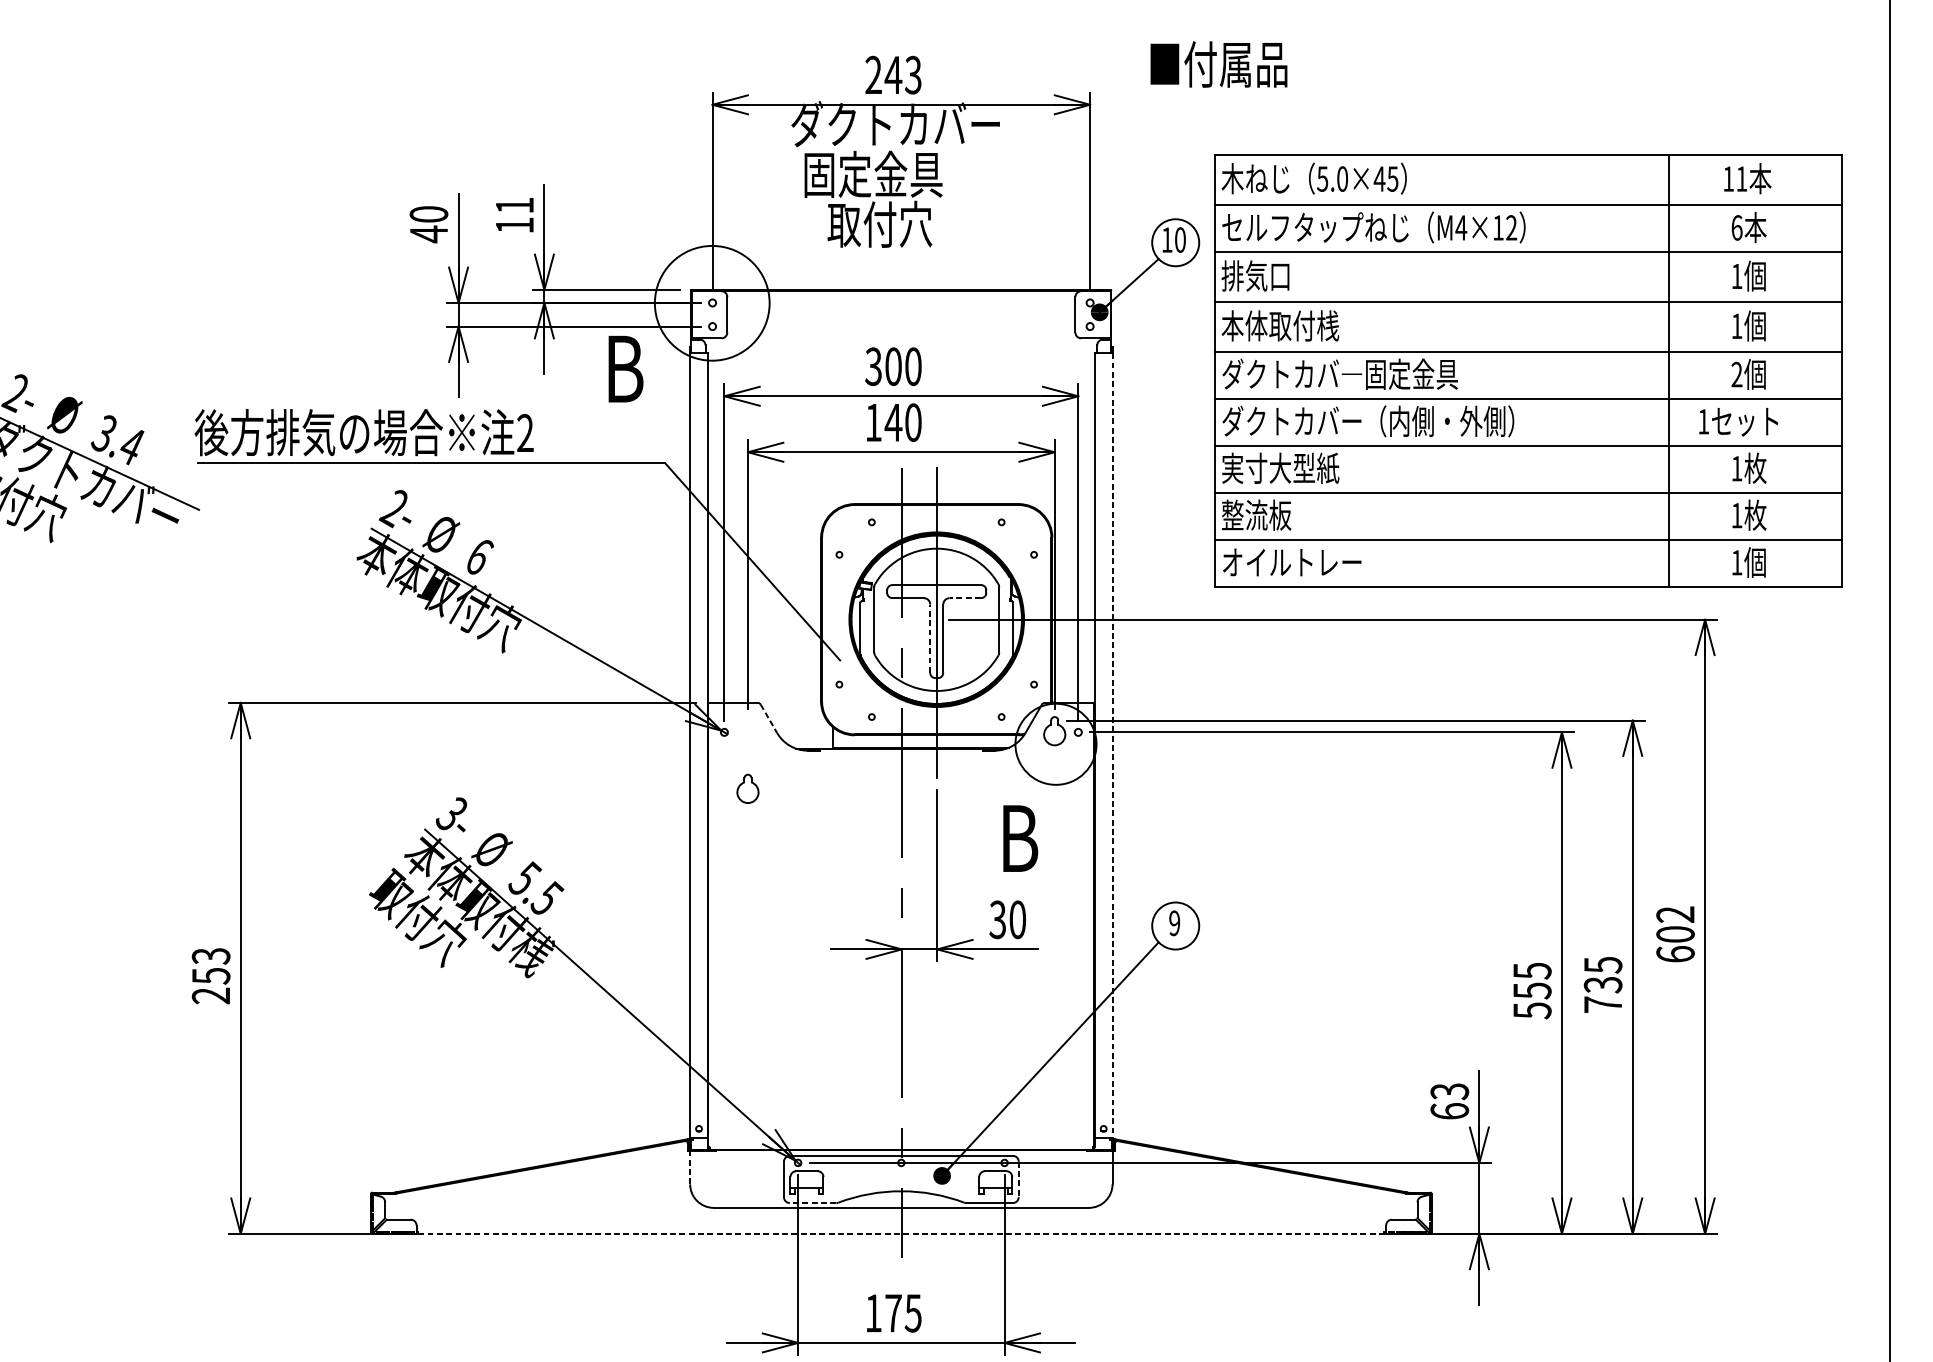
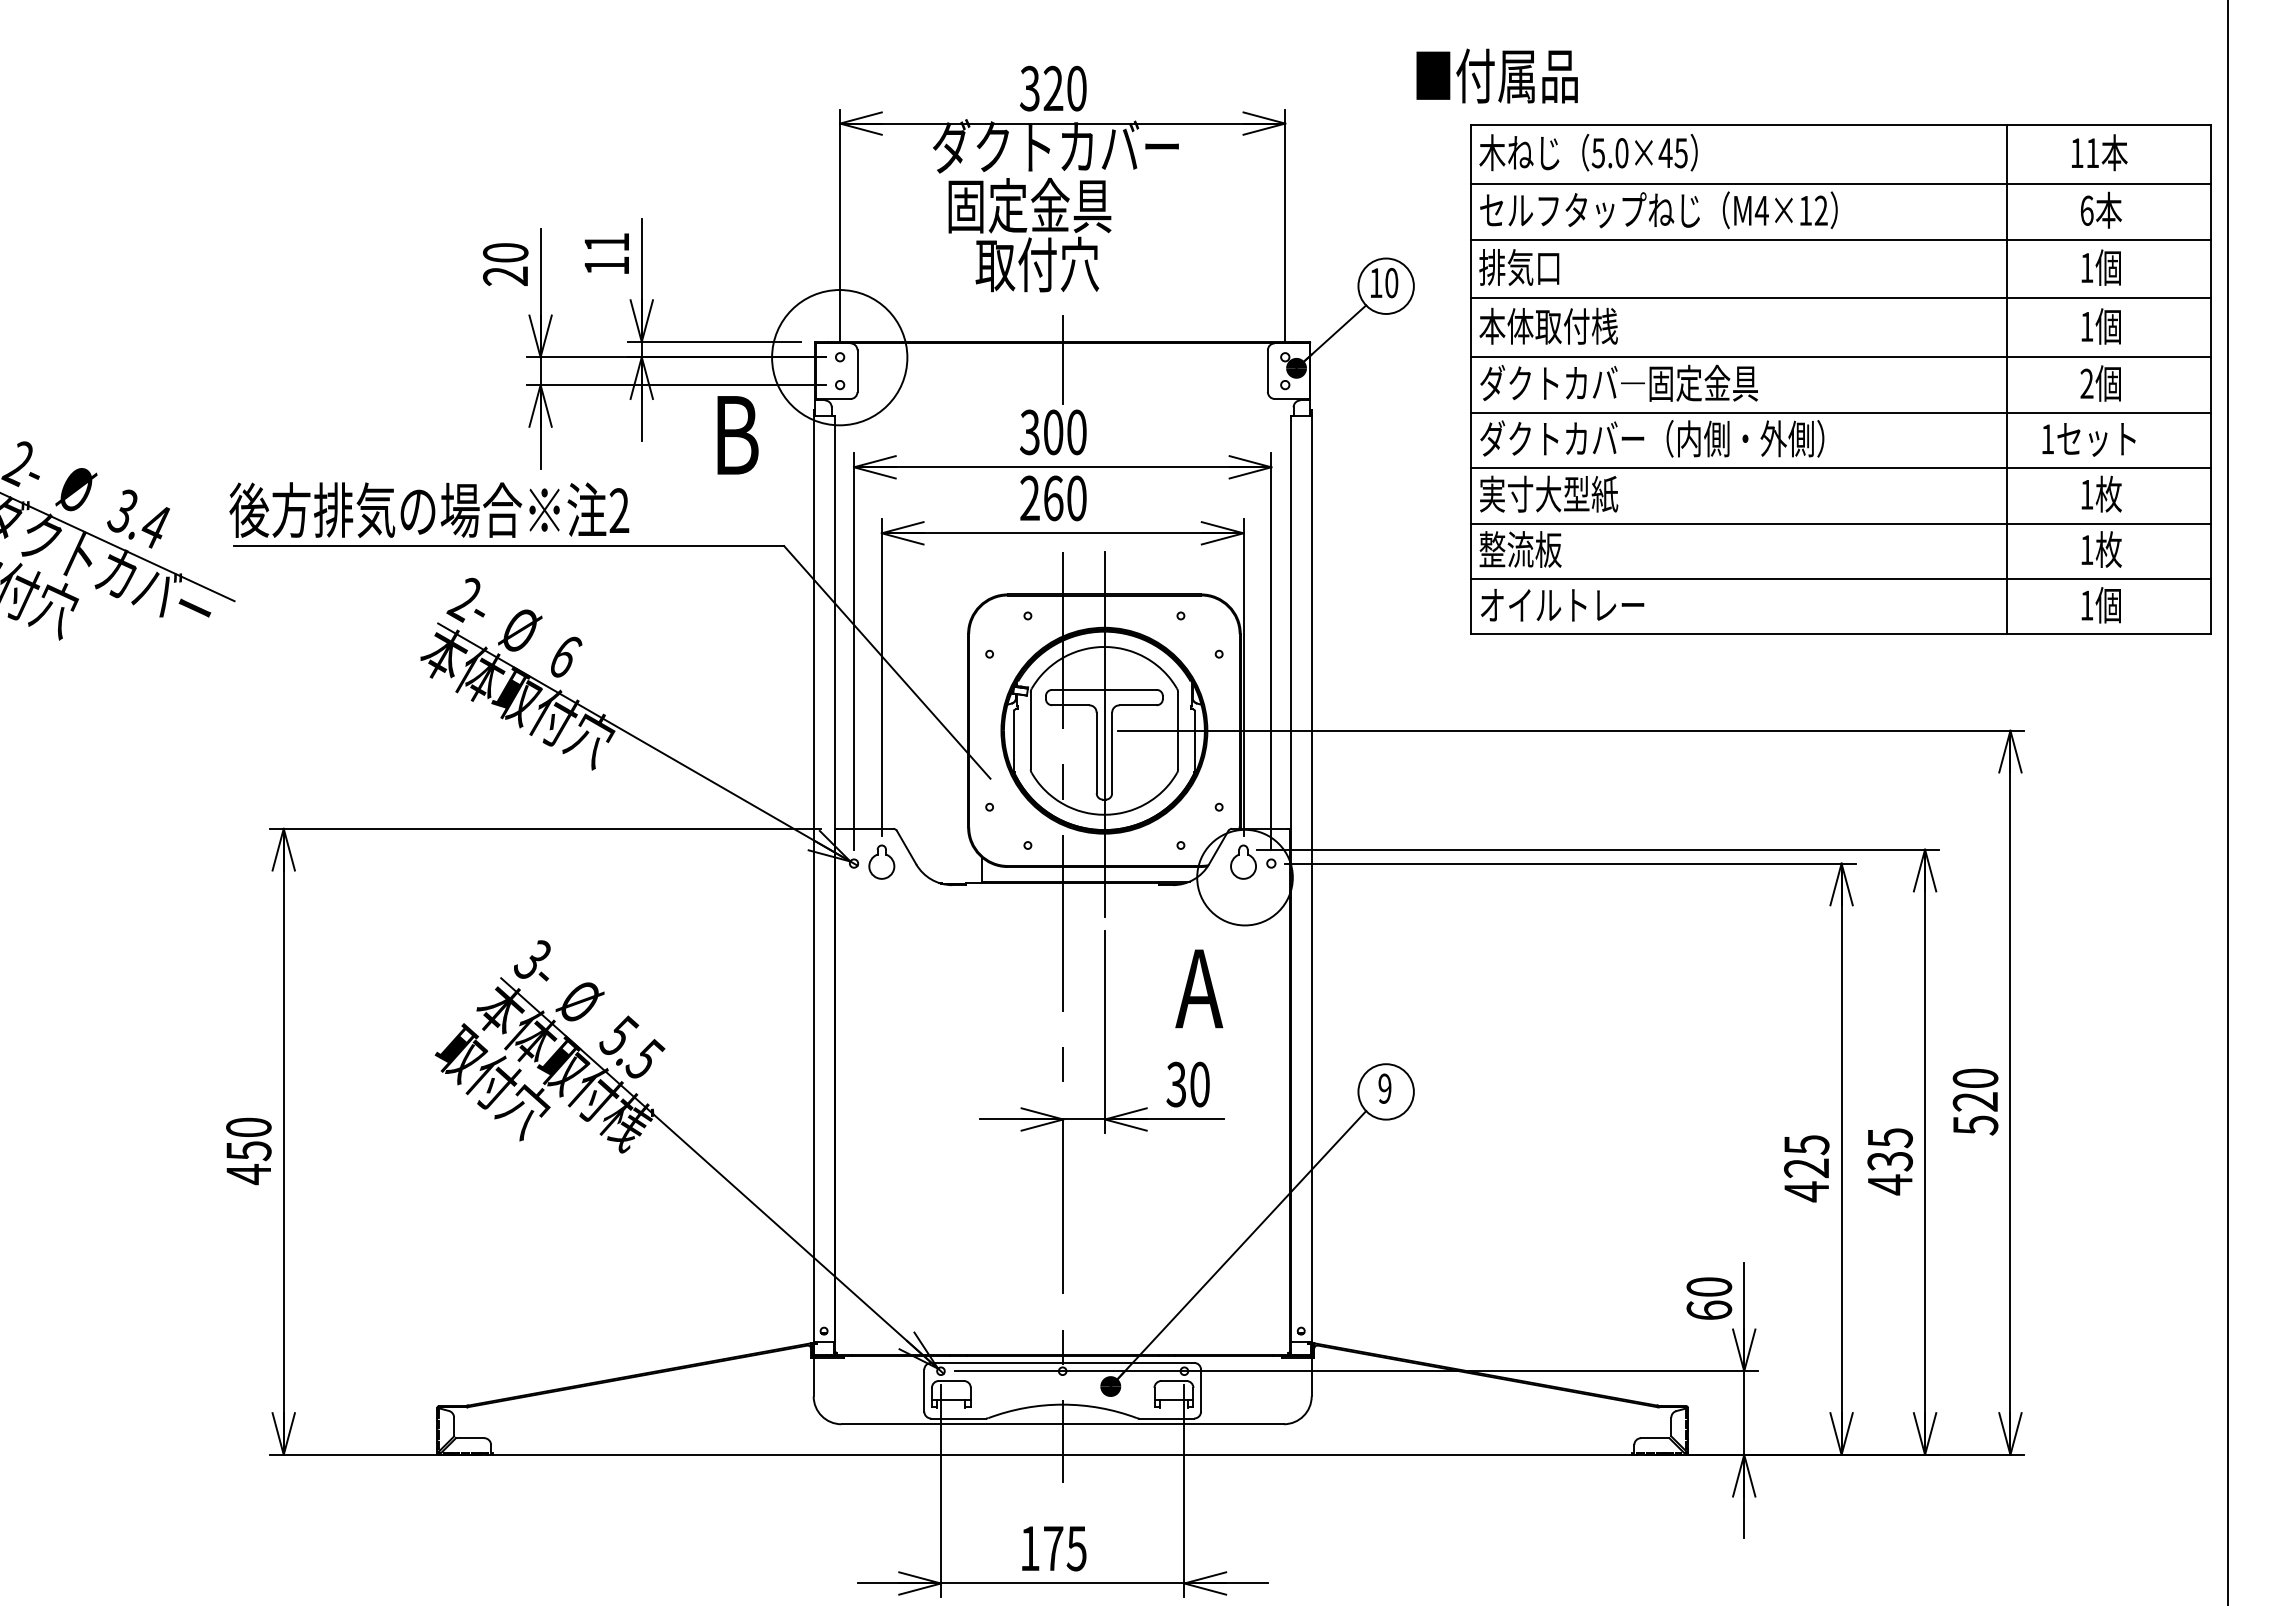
text: (1218, 64) -> (1496, 75), moved
text: (892, 75) -> (1052, 88), 243 -> 320
text: (428, 234) -> (505, 276), 40 -> 20
line: (902, 304) -> (1063, 359), added
part: (1527, 371) -> (1840, 379), moved
text: (883, 422) -> (1041, 498), 140 -> 260
line: (964, 598) -> (1137, 705), dashed -> solid
line: (930, 638) -> (1096, 752), dashed -> solid
line: (768, 719) -> (906, 848), dashed -> solid
line: (1112, 745) -> (1311, 879), dashed -> solid
part: (747, 788) -> (881, 861), moved
text: (1017, 838) -> (1199, 988), B -> A
text: (1675, 934) -> (1975, 1101), 602 -> 520
text: (210, 976) -> (248, 1151), 253 -> 450
text: (1532, 1001) -> (1806, 1180), 555 -> 425
text: (1603, 1004) -> (1890, 1184), 735 -> 435
text: (1449, 1091) -> (1709, 1287), 63 -> 60
line: (690, 1167) -> (813, 1376), dashed -> solid
line: (1019, 1179) -> (1201, 1390), dashed -> solid
line: (812, 1203) -> (958, 1418), dashed -> solid
line: (901, 1233) -> (1062, 1454), dashed -> solid

